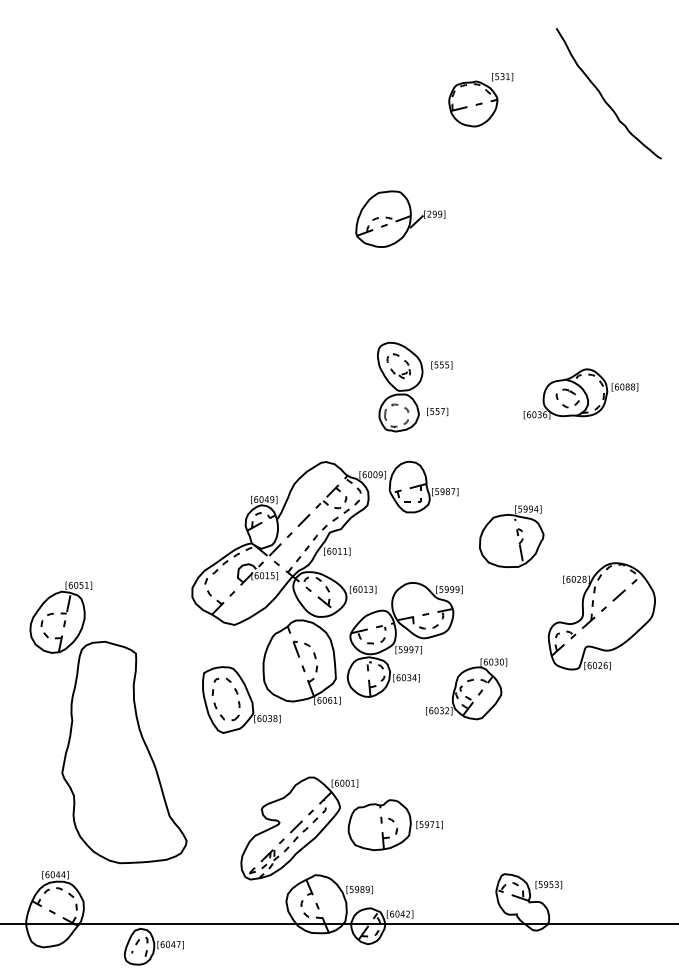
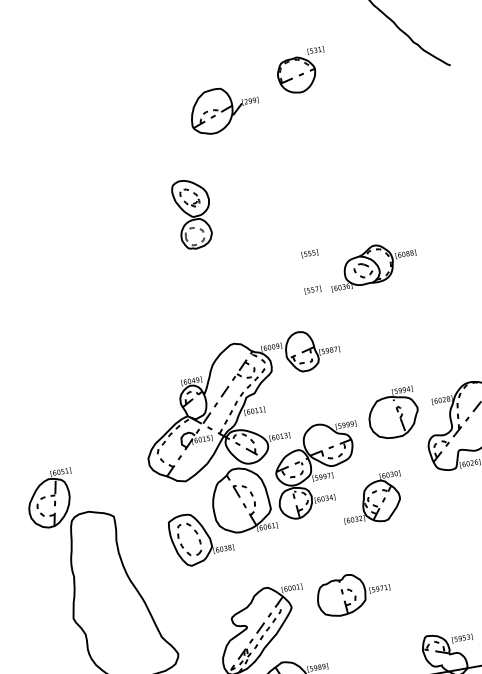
part: (480, 100) -> (301, 71), moved
part: (400, 218) -> (224, 108), moved
part: (400, 386) -> (193, 213), moved
part: (580, 393) -> (372, 265), moved
part: (511, 536) -> (393, 413), moved
part: (394, 825) -> (352, 594), moved

